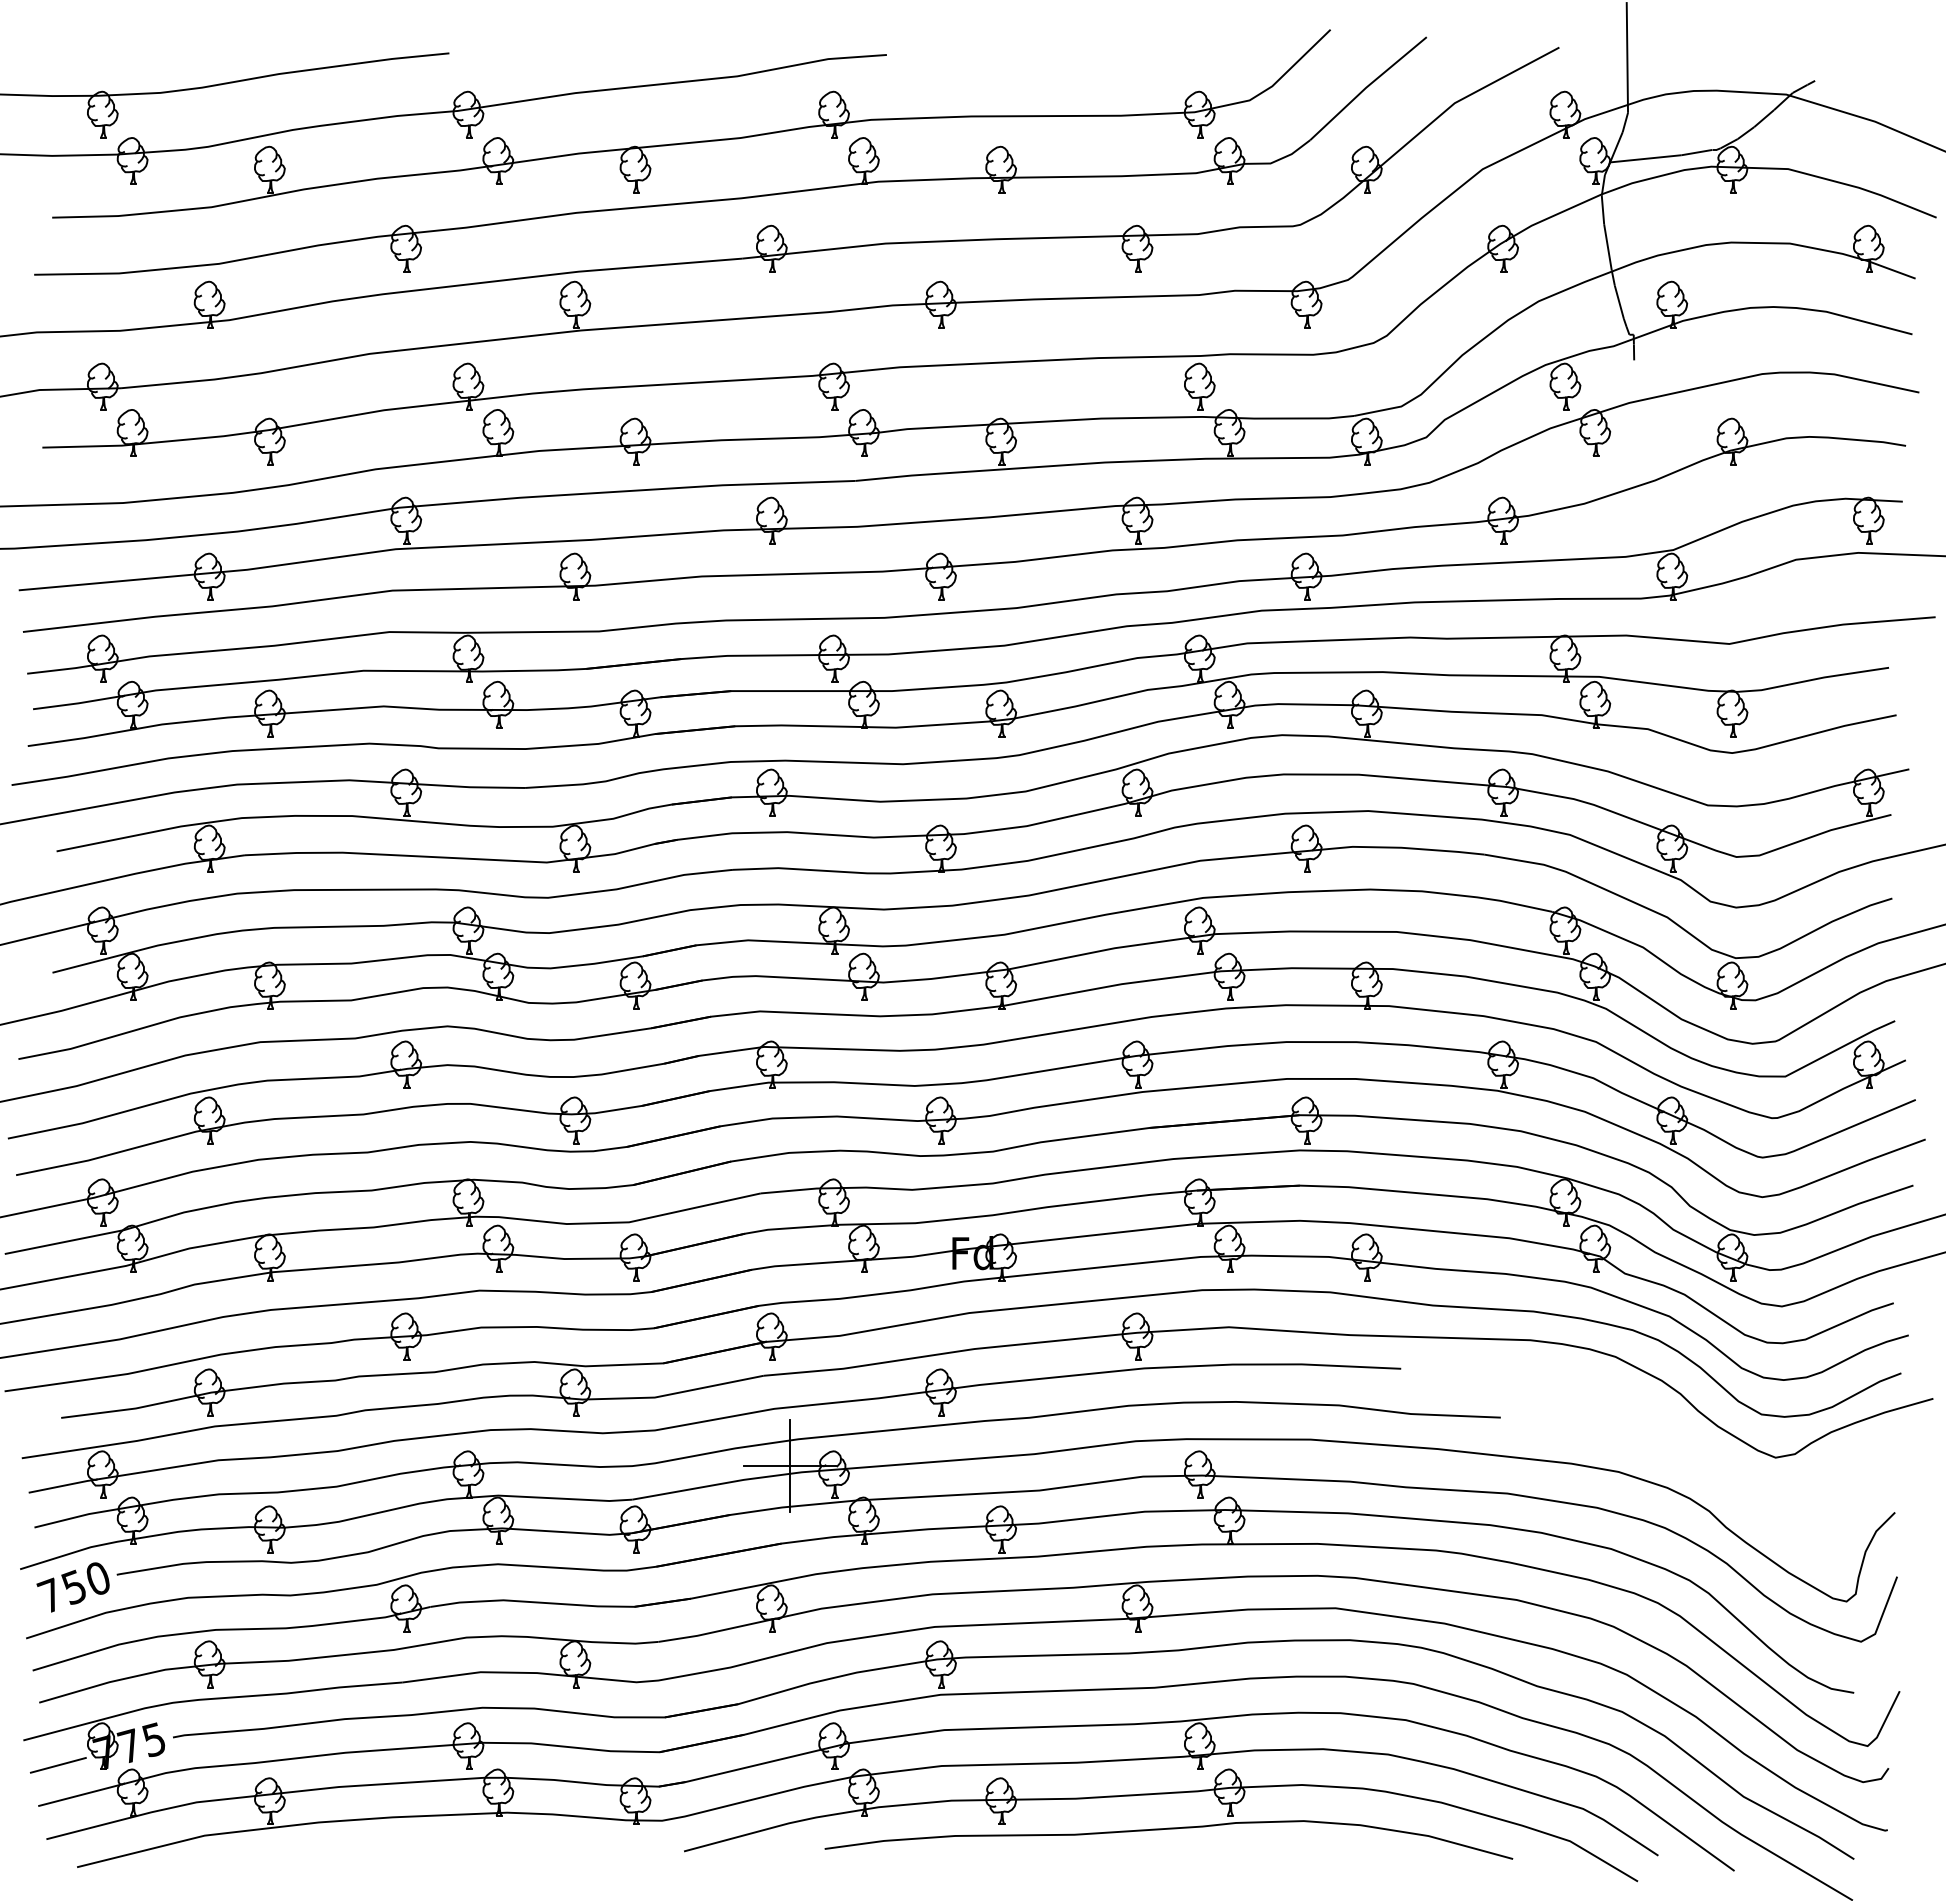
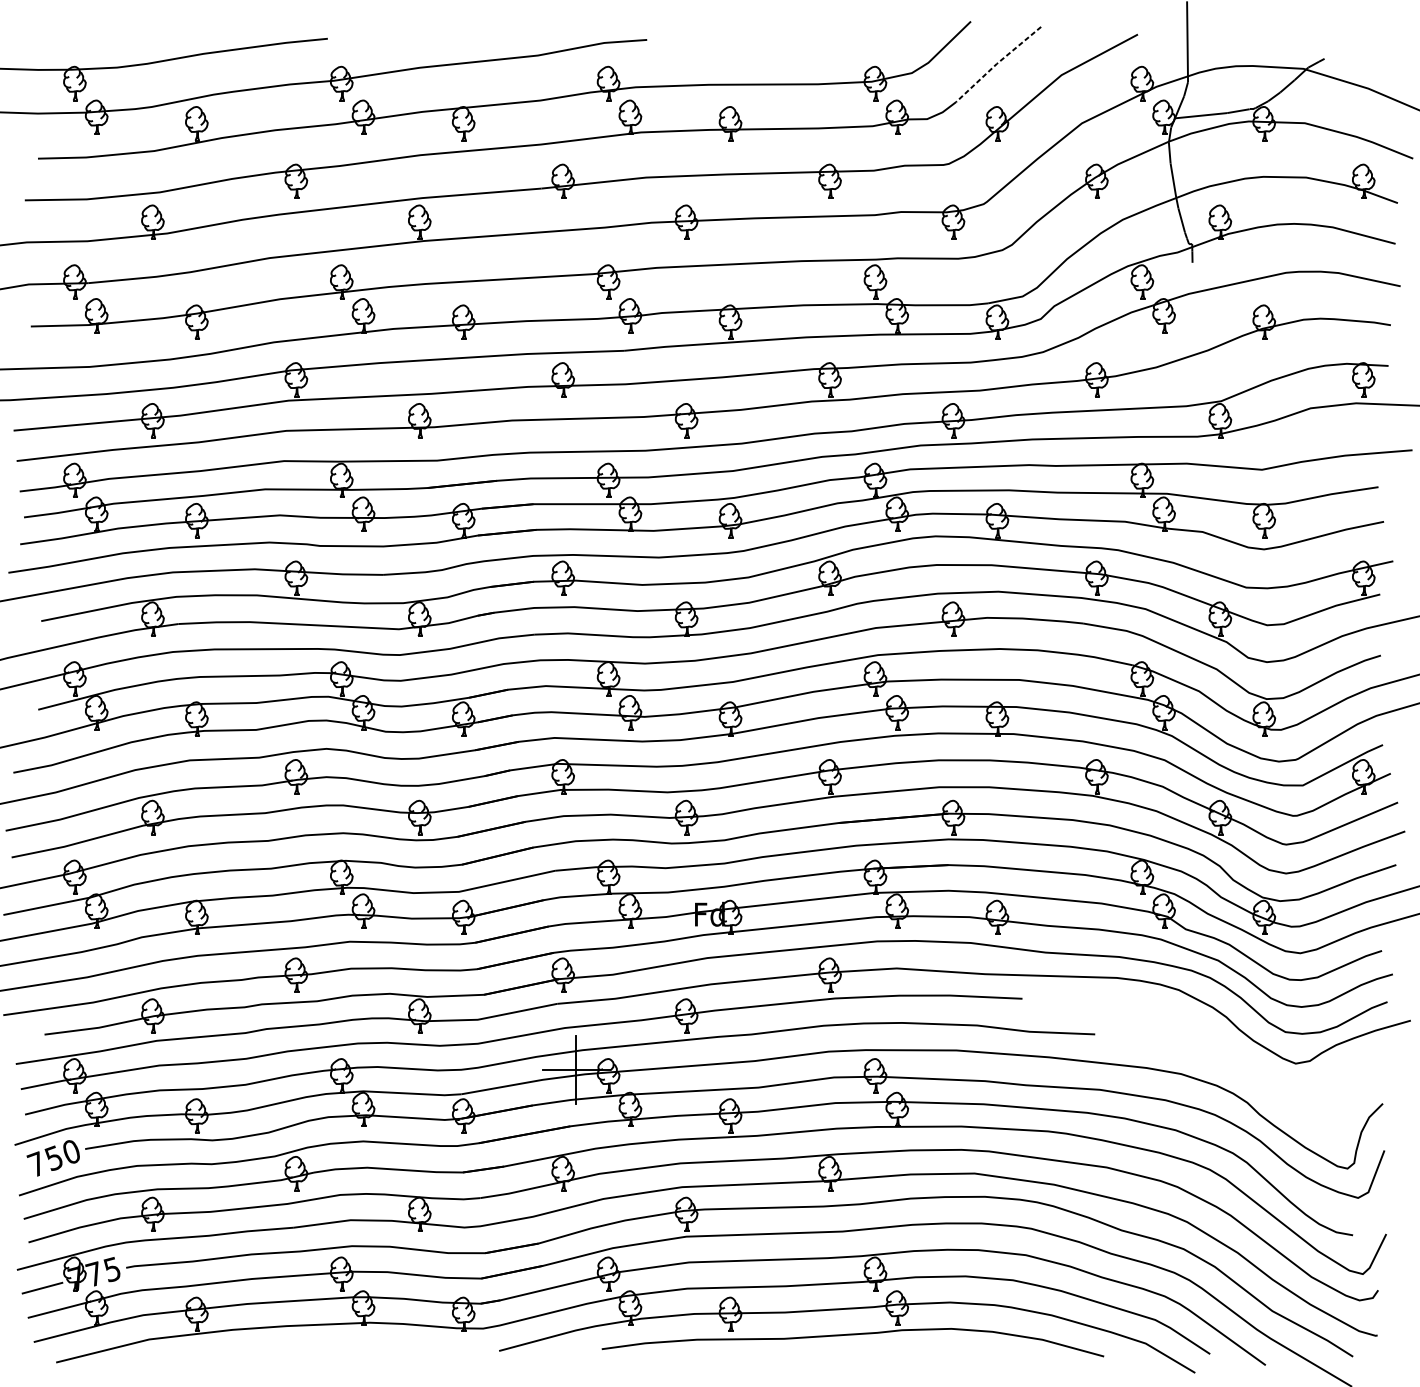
line: (1366, 87) -> (997, 63), solid -> dashed

